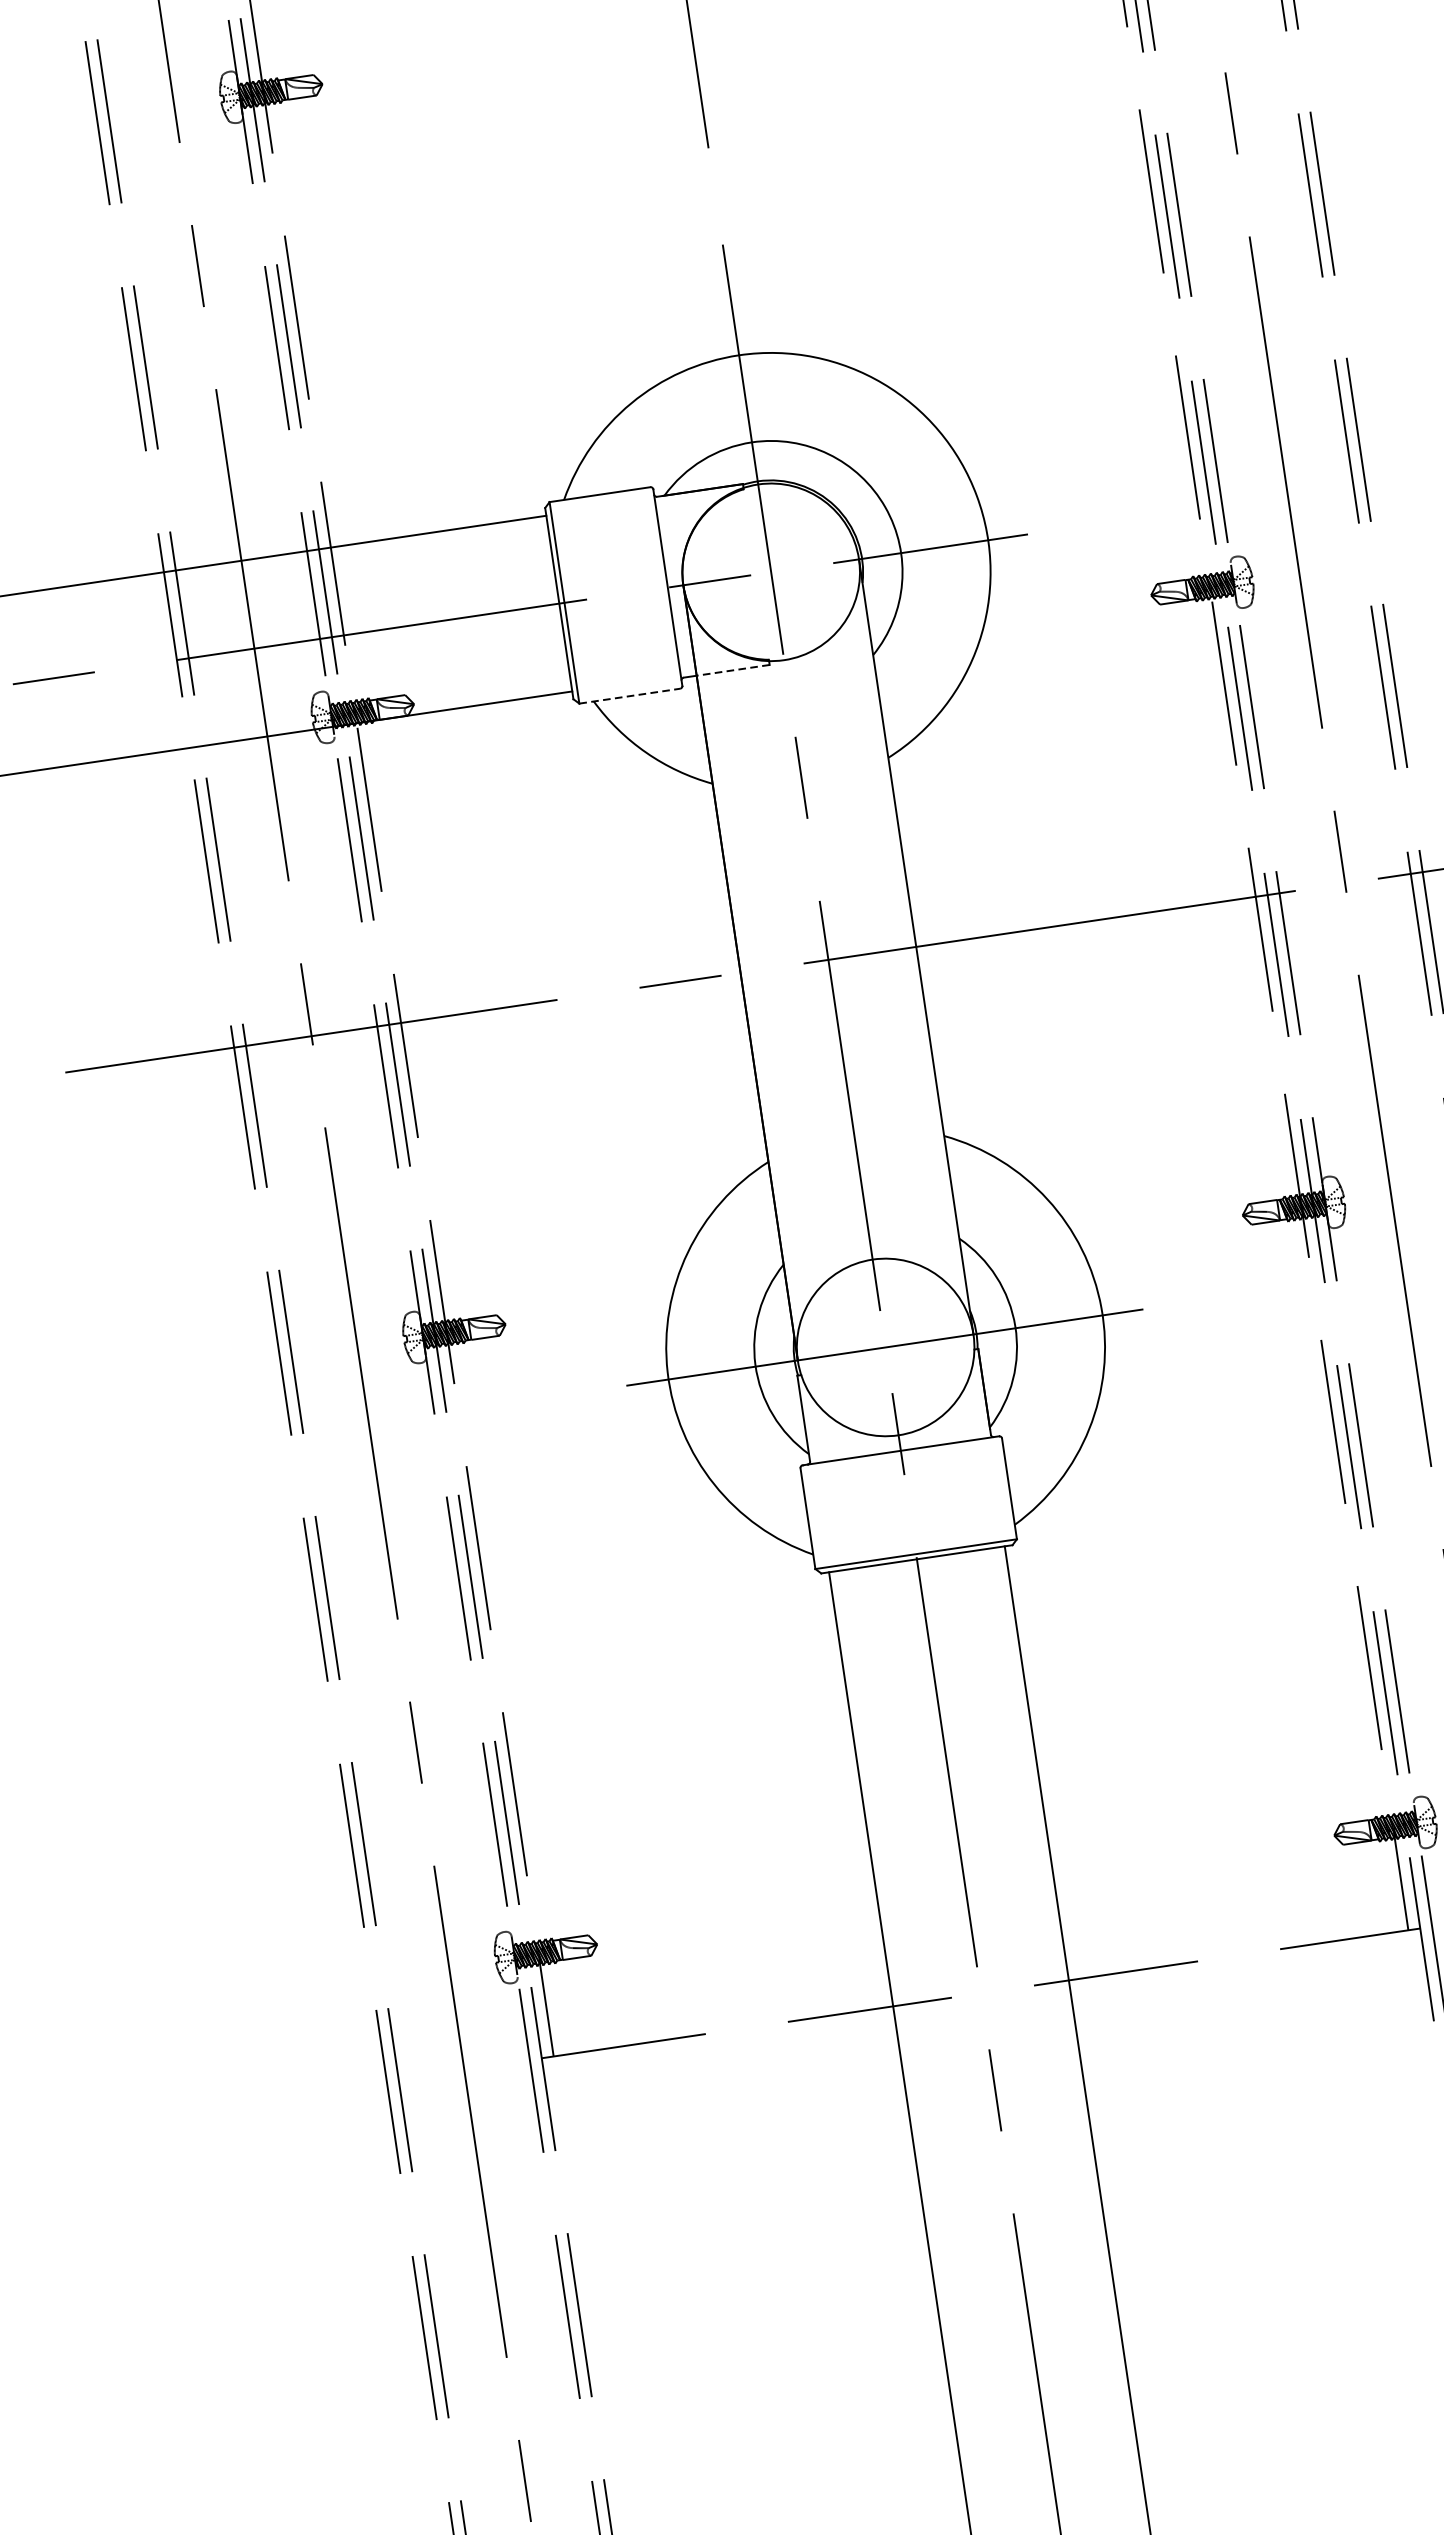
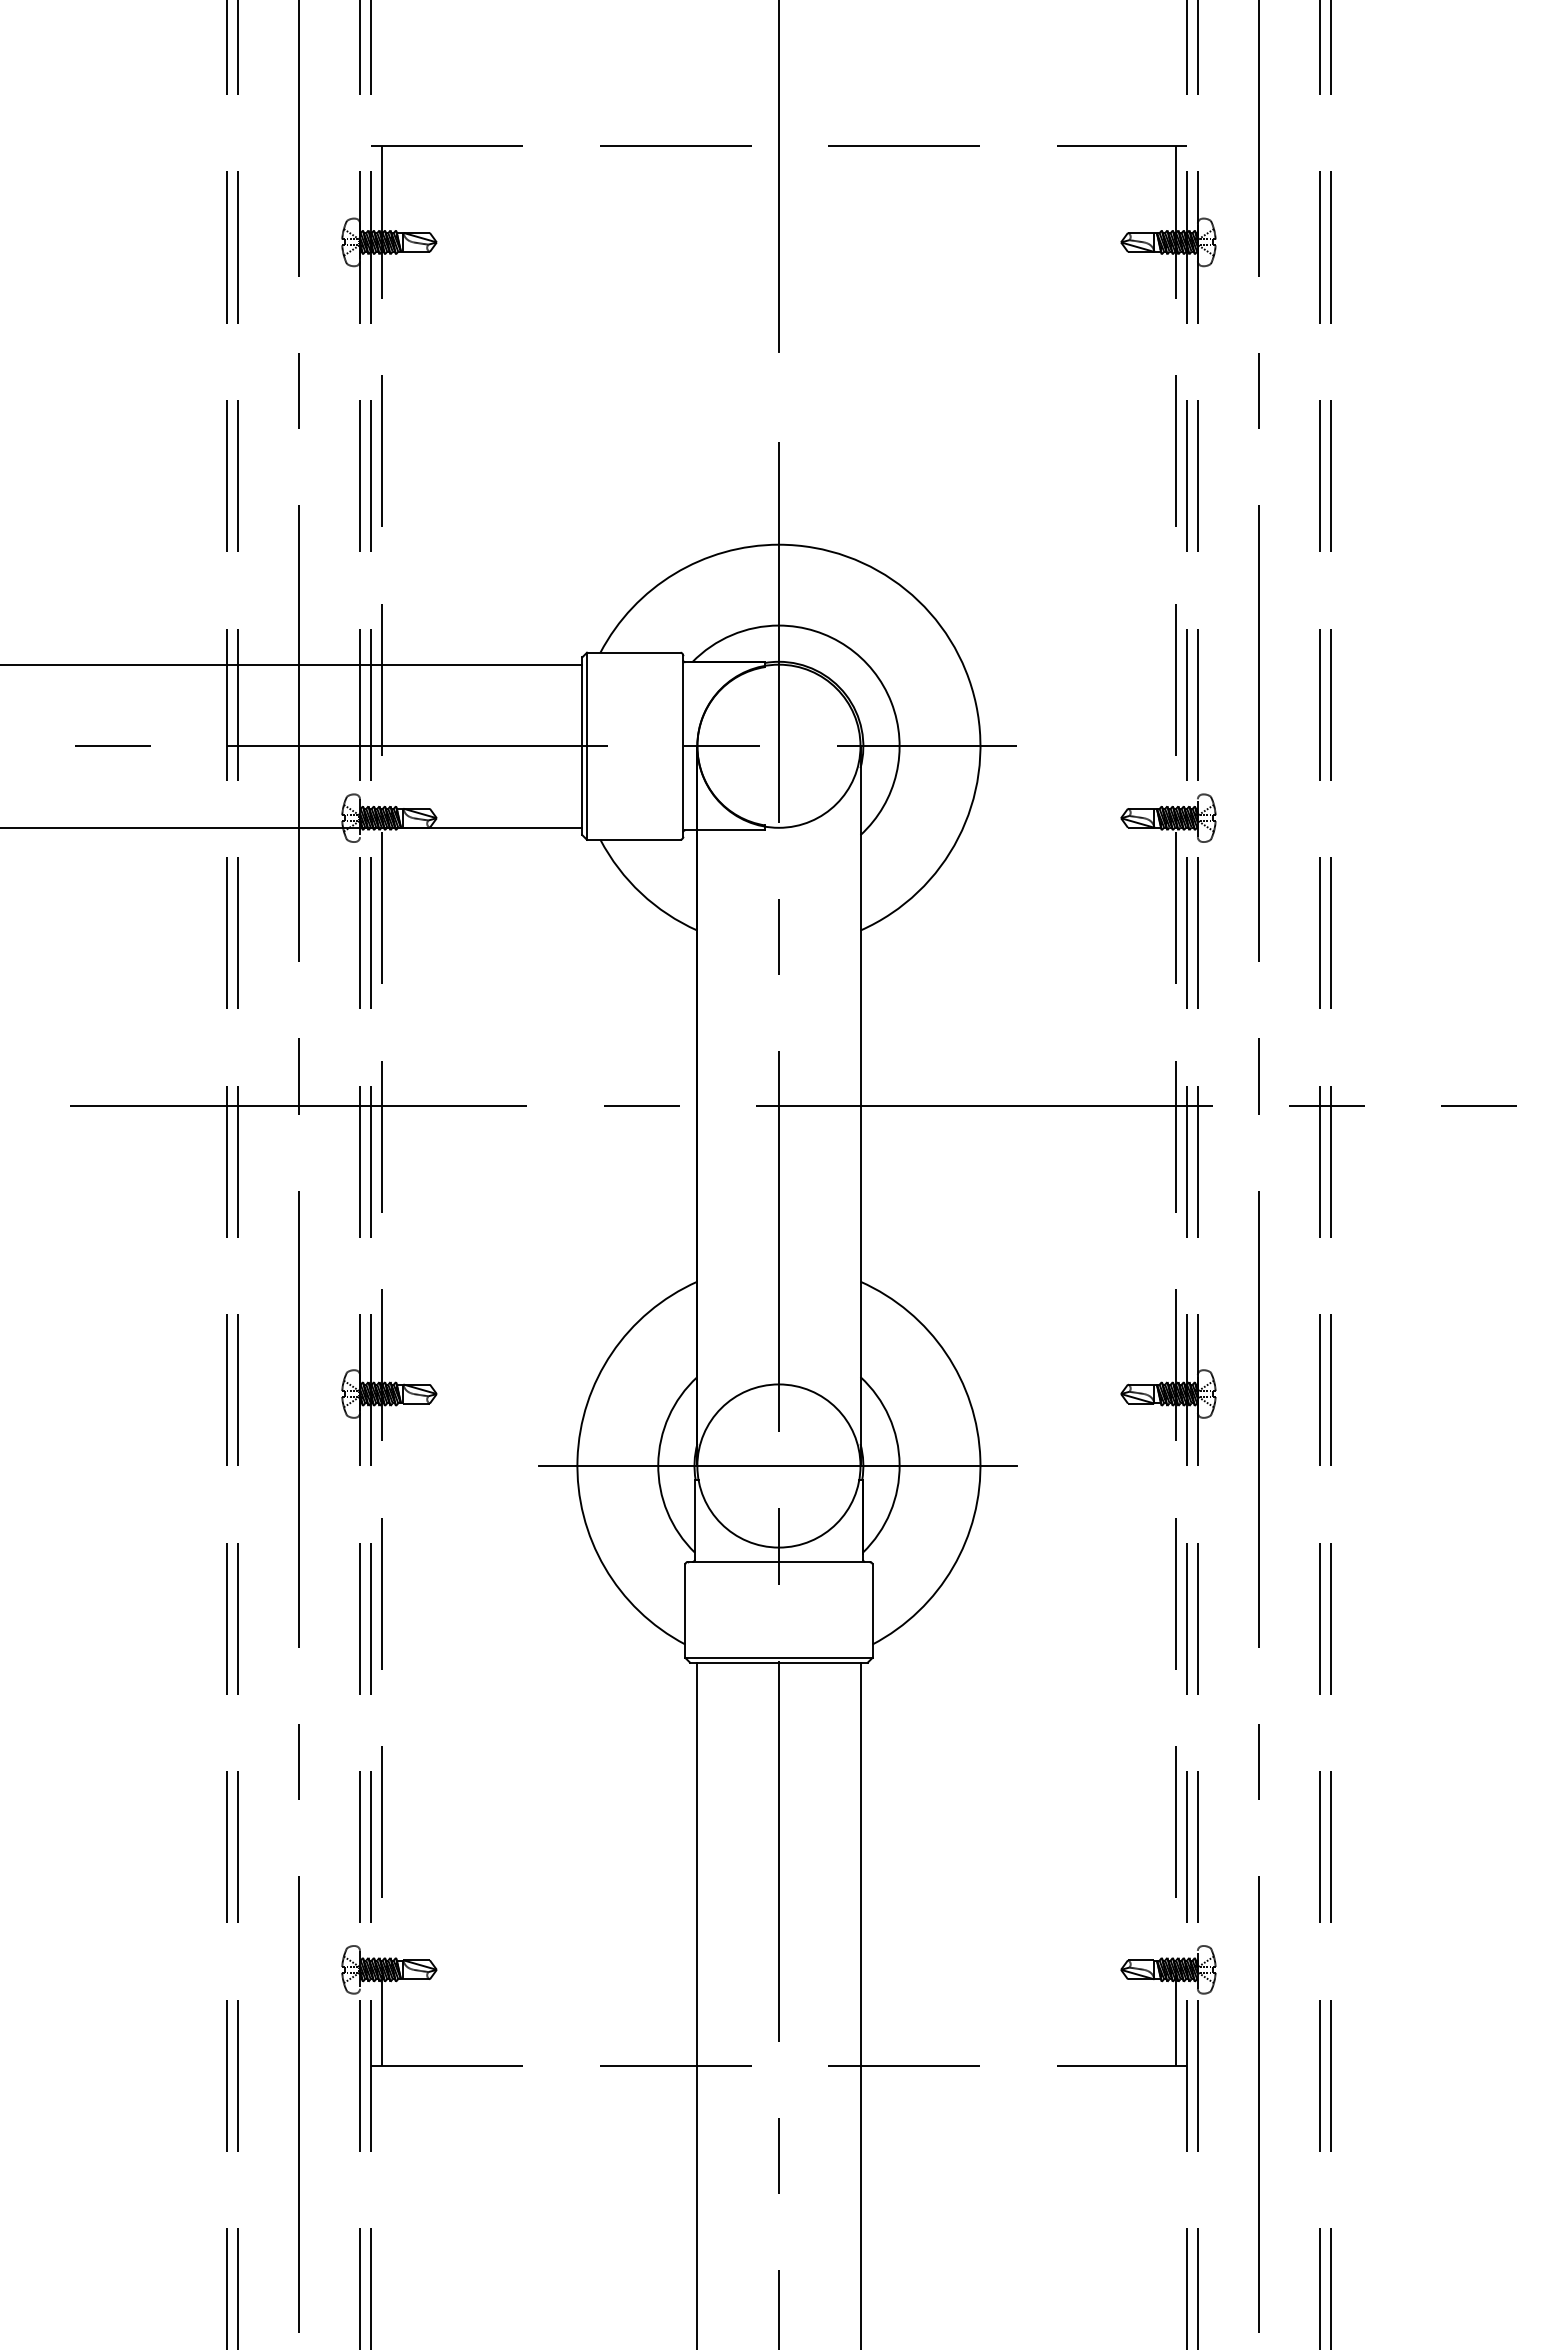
line: (733, 670) -> (731, 830), dashed -> solid
line: (629, 695) -> (633, 839), dashed -> solid

